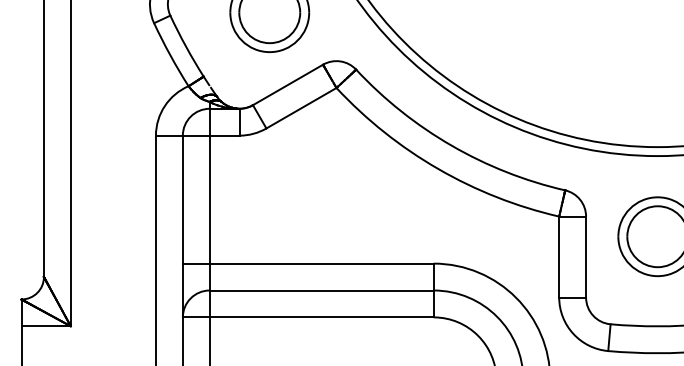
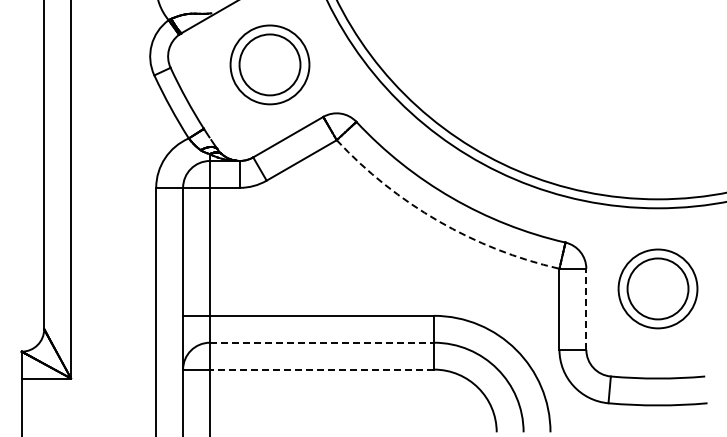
arc: (438, 169) -> (438, 221), solid -> dashed
line: (586, 256) -> (586, 308), solid -> dashed
line: (322, 290) -> (322, 342), solid -> dashed
line: (321, 317) -> (321, 369), solid -> dashed

